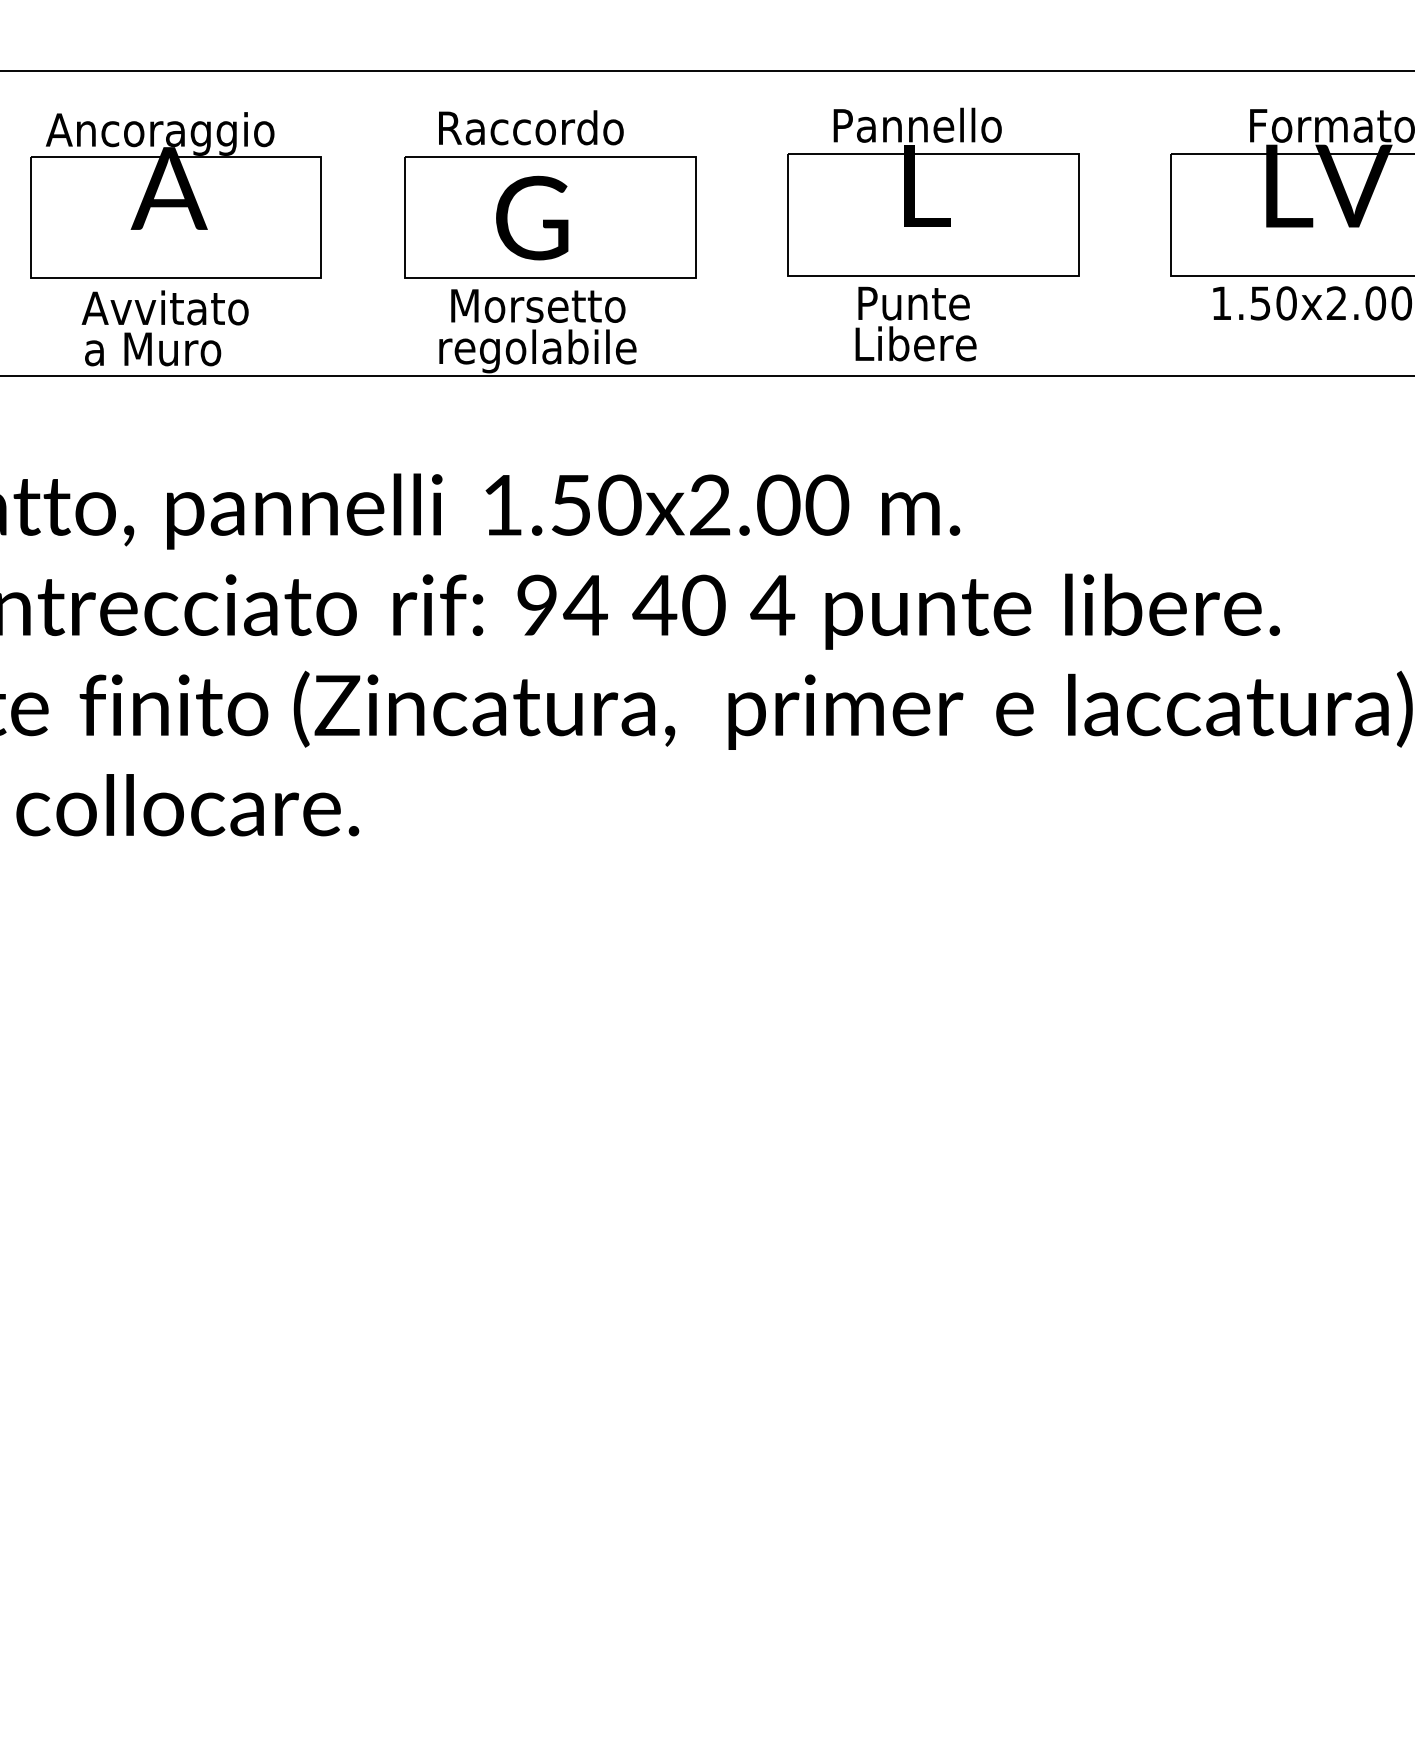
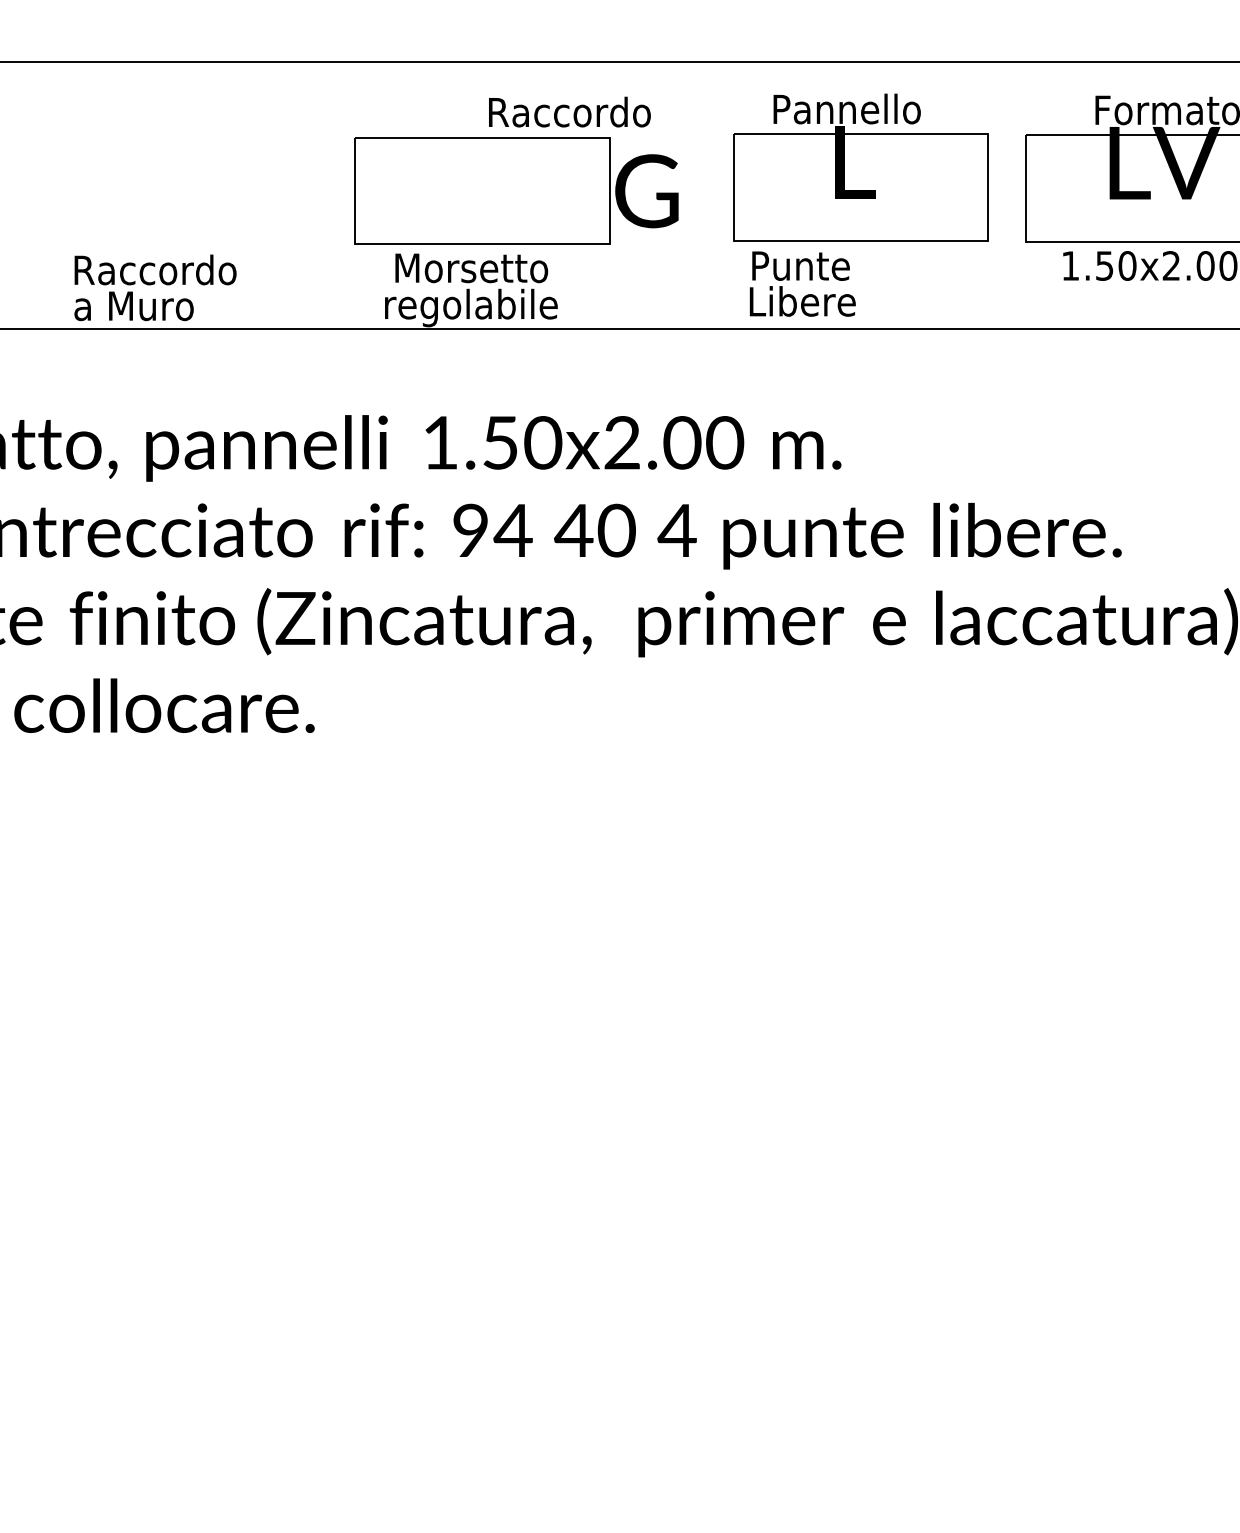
text: (531, 127) -> (570, 111), moved
part: (933, 191) -> (861, 167), moved
part: (175, 195) -> (153, 171), removed
text: (532, 217) -> (647, 190), moved
text: (175, 307) -> (153, 269), Avvitato -> Raccordo

